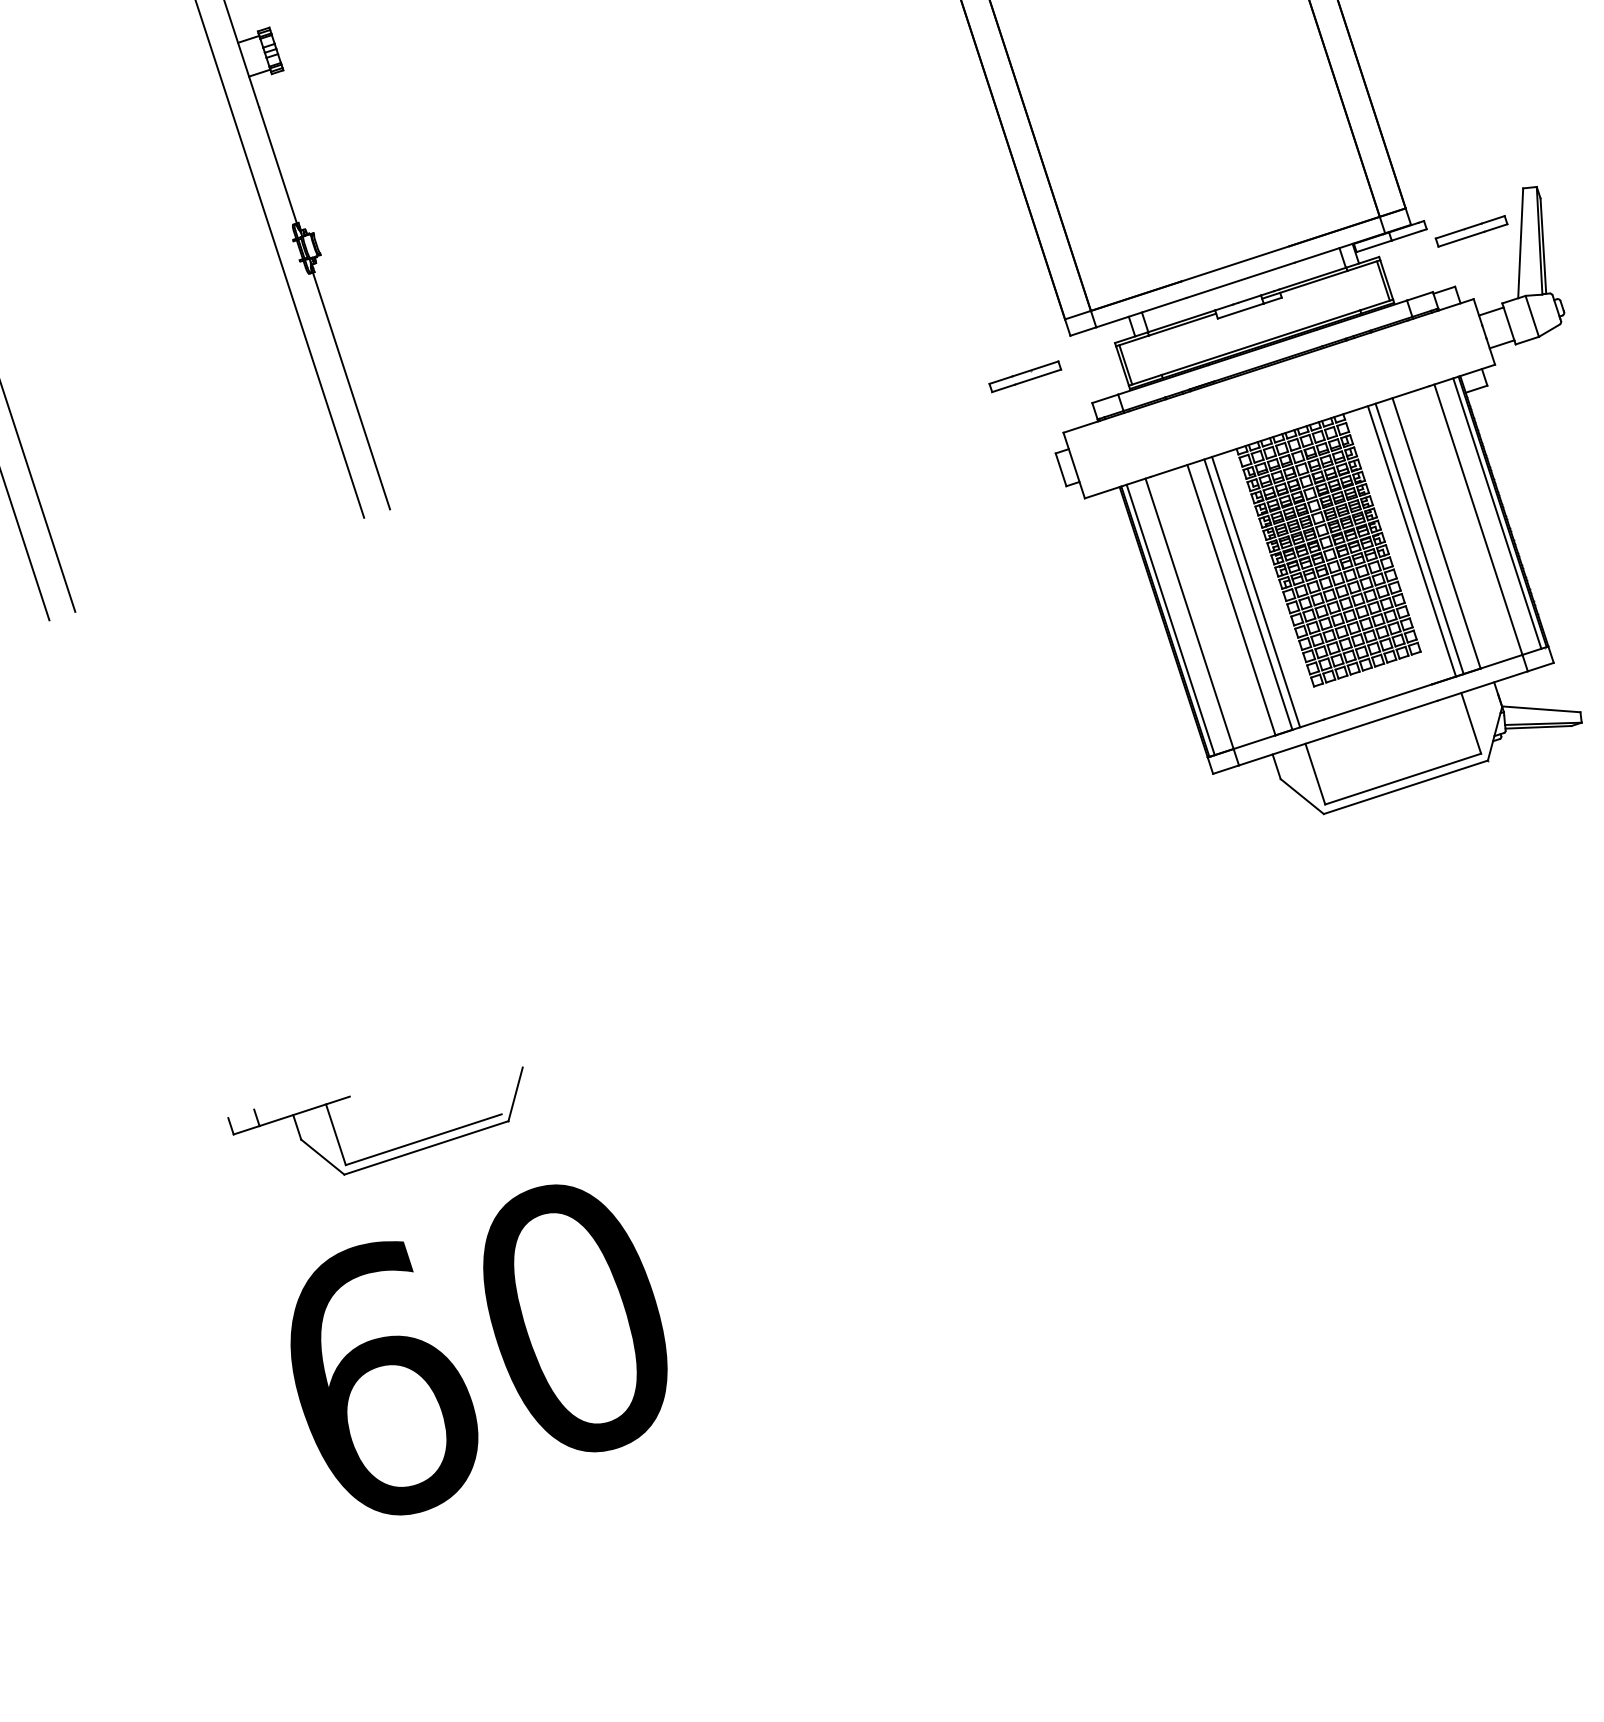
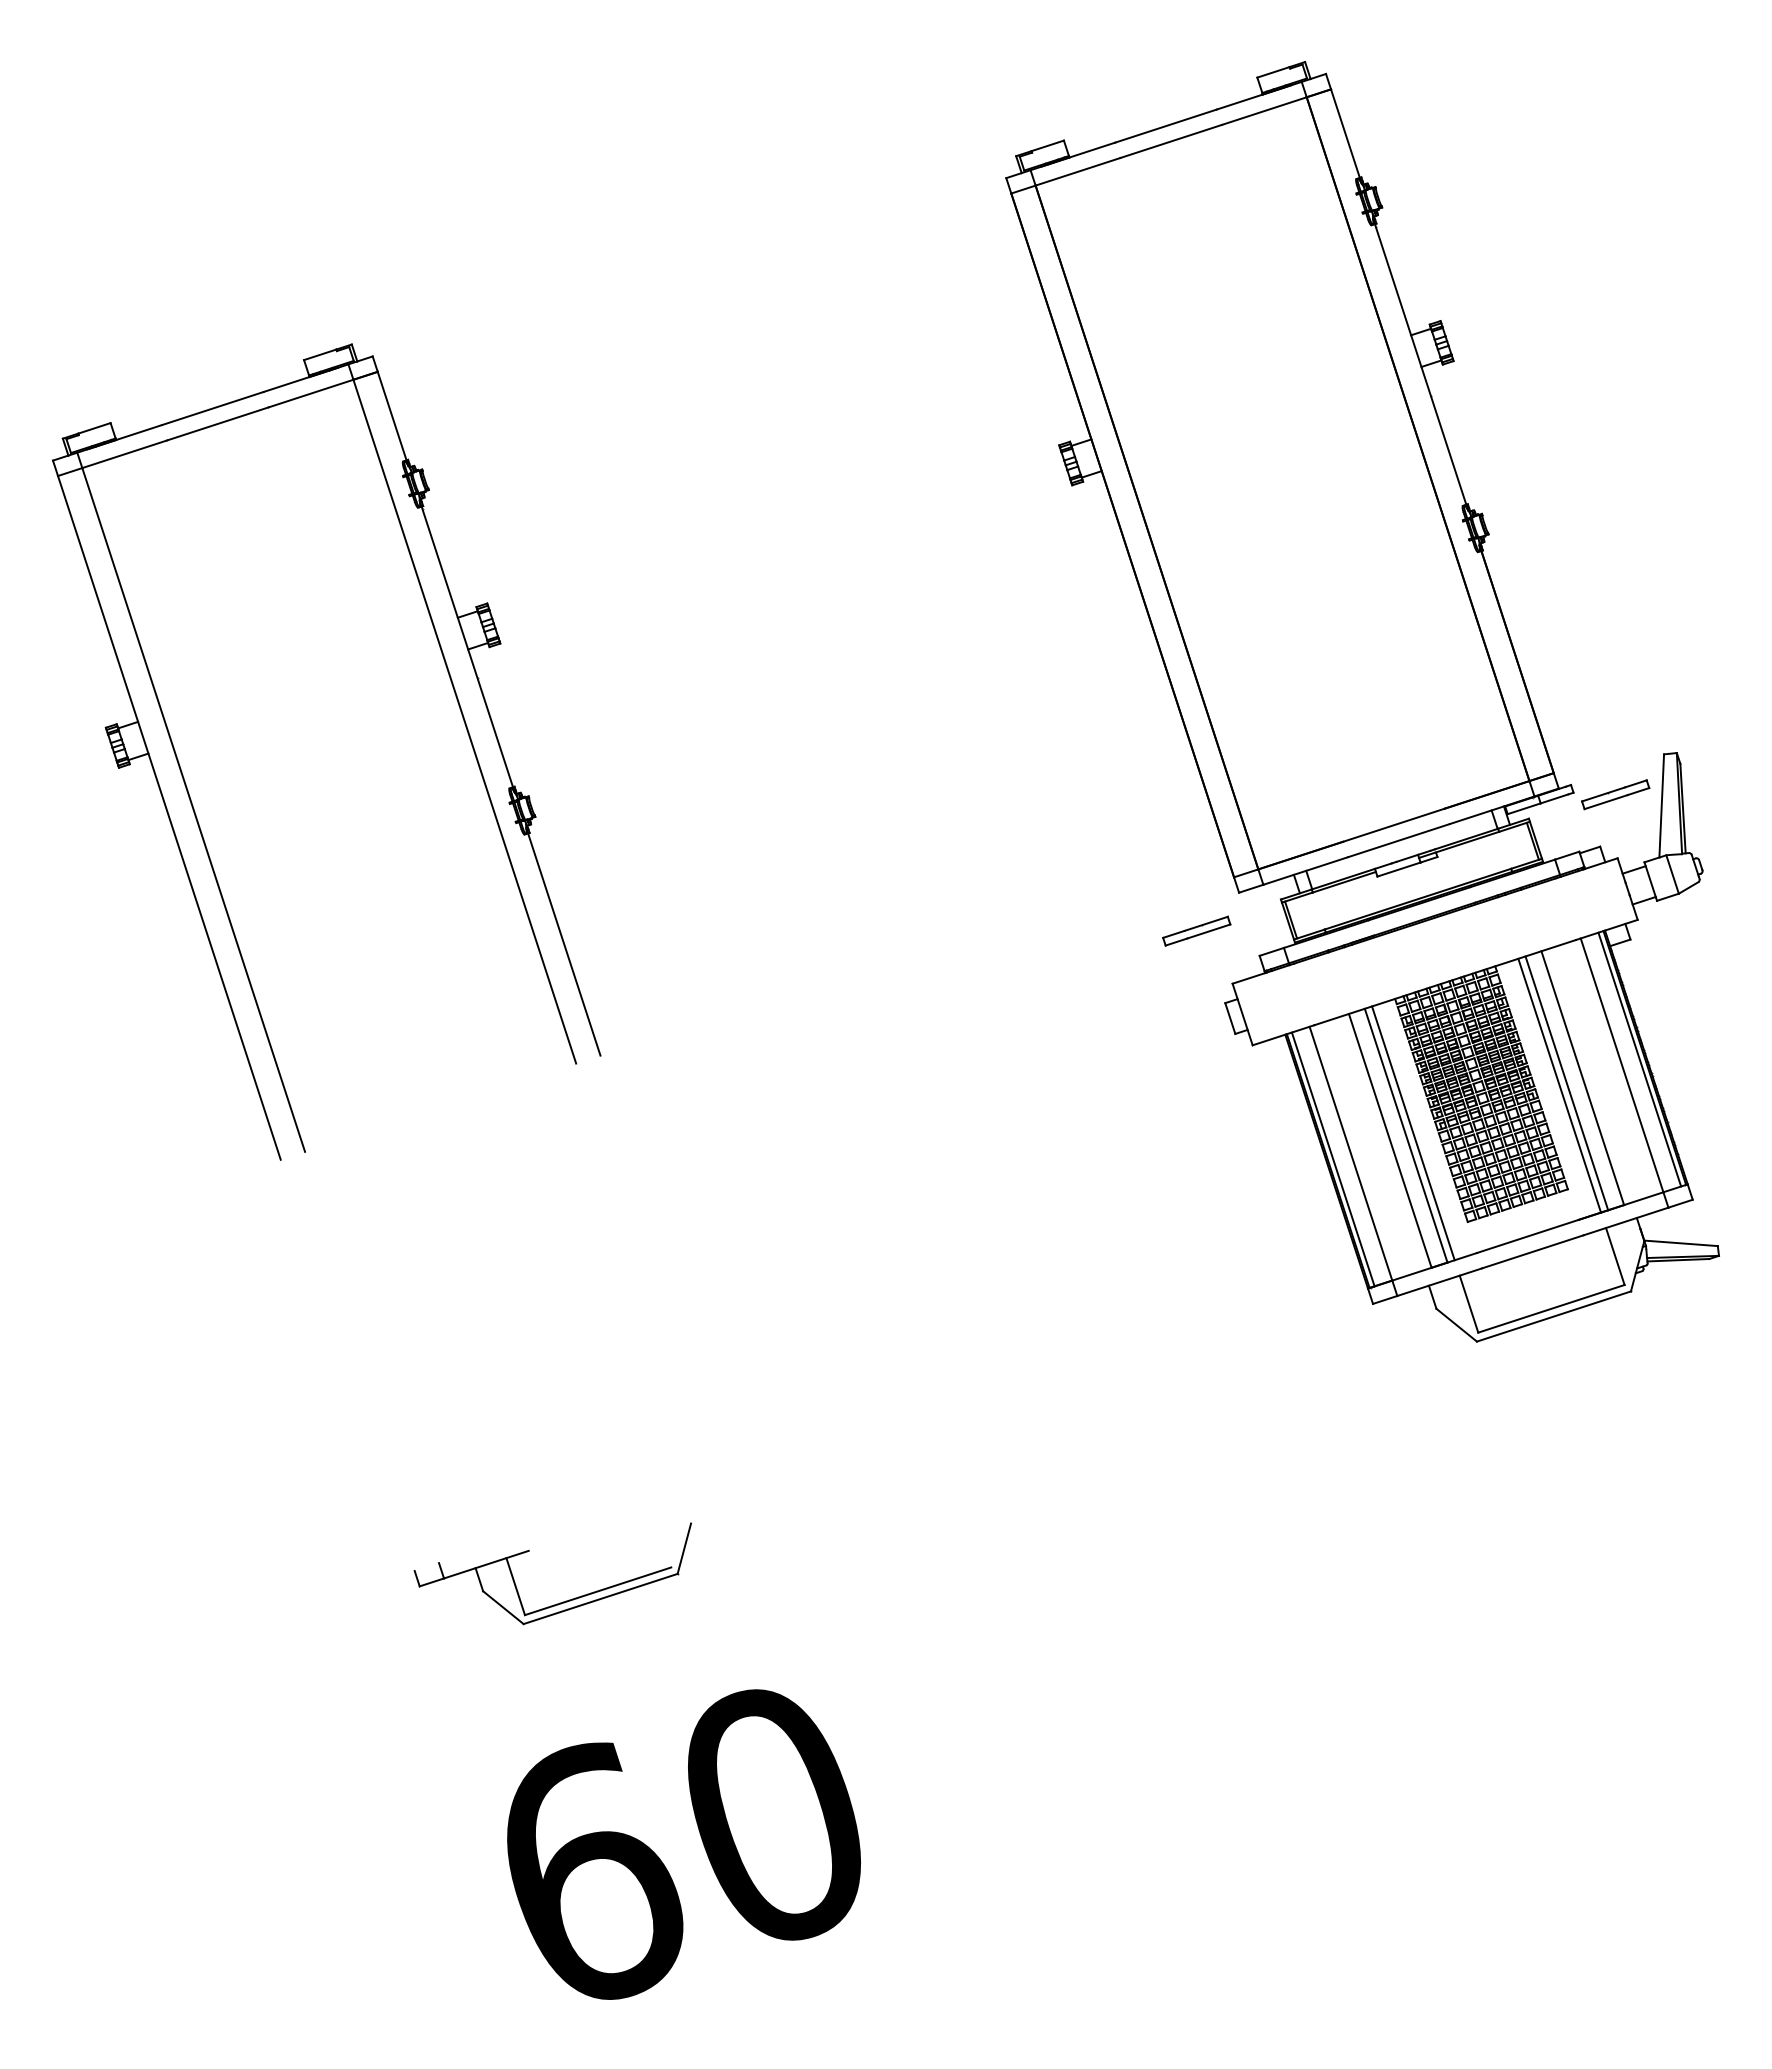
part: (382, 1151) -> (559, 1602), moved

